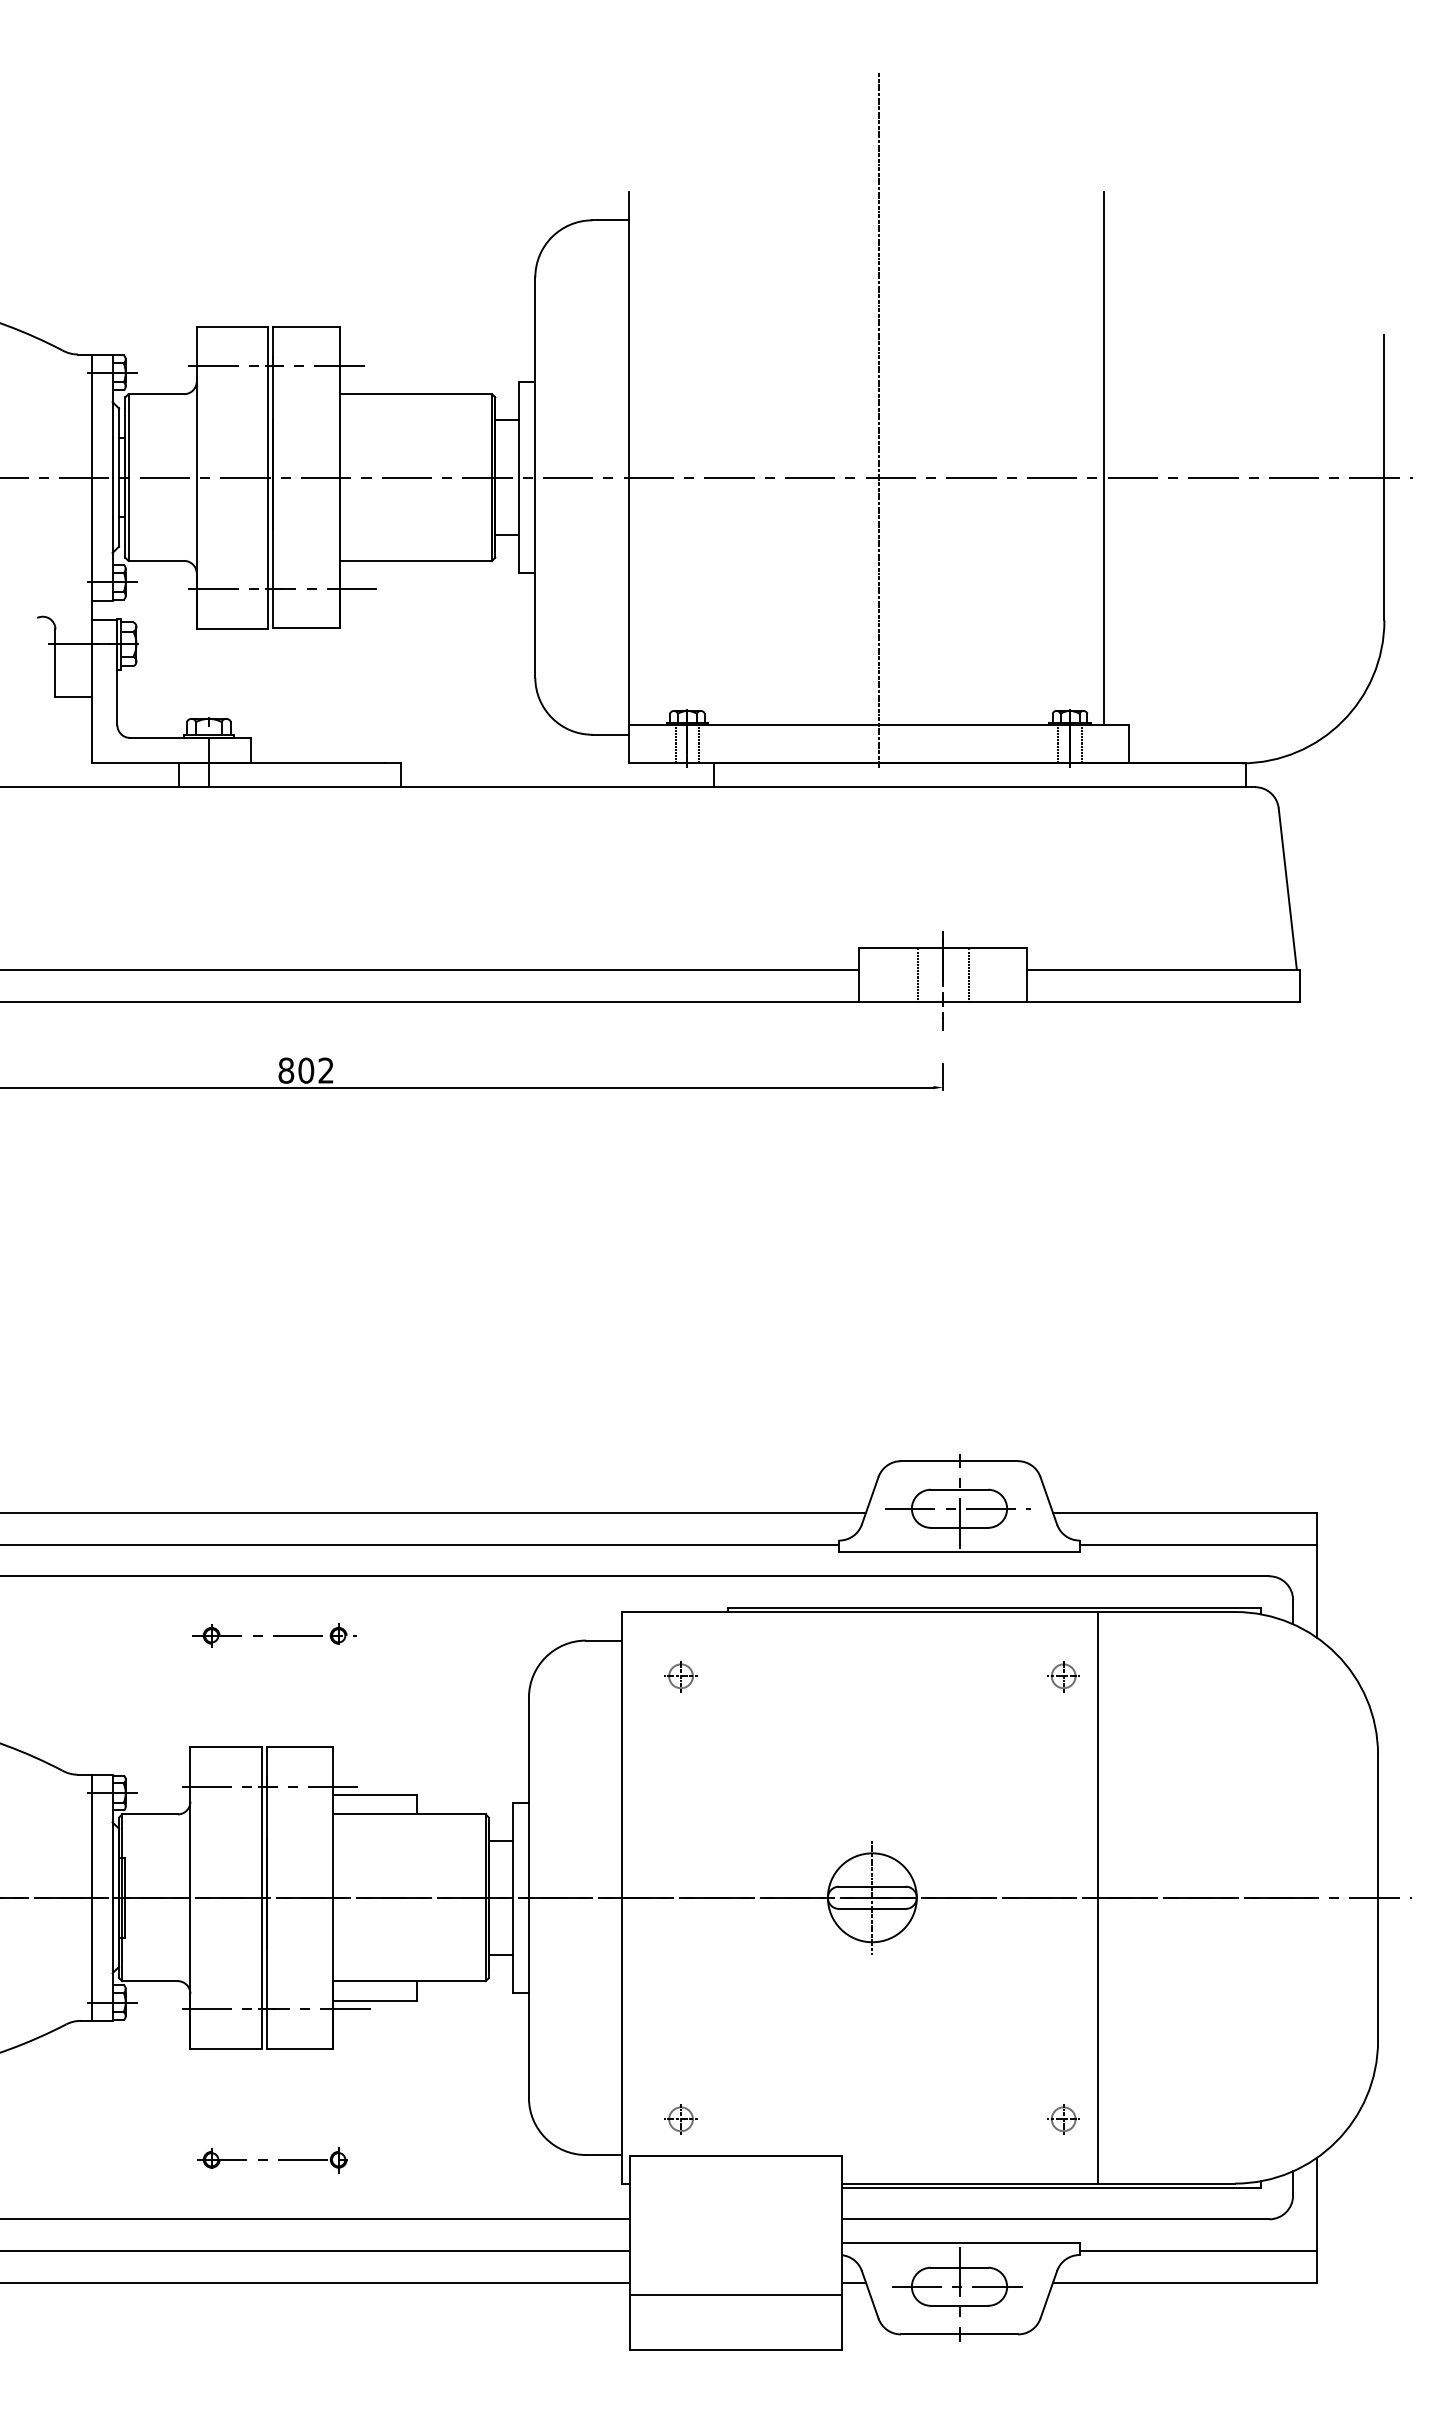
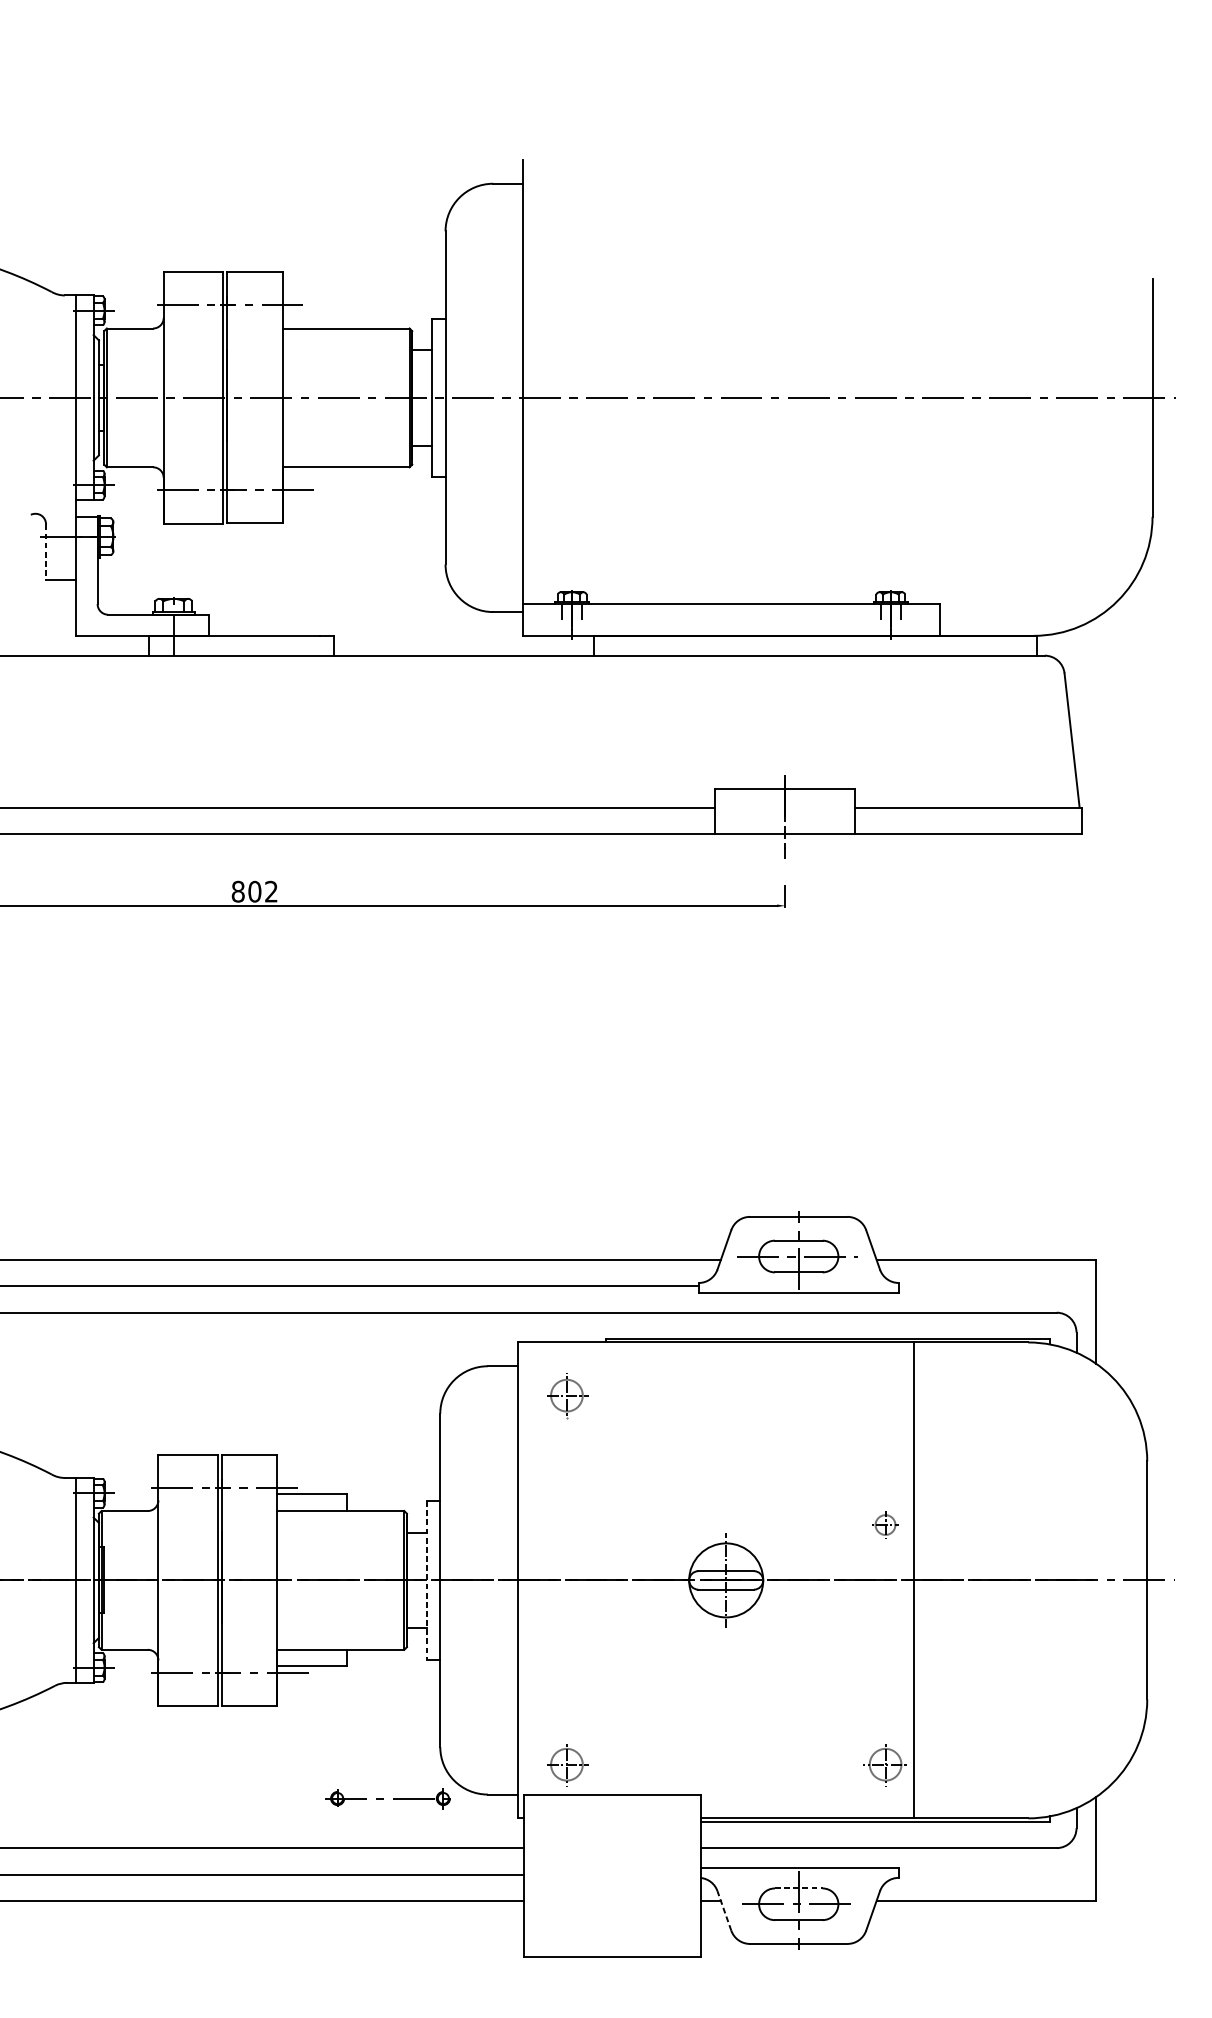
line: (878, 420) -> (731, 350), removed
line: (1104, 458) -> (919, 382), removed
line: (55, 663) -> (46, 552), solid -> dashed
line: (917, 974) -> (763, 811), removed
line: (968, 974) -> (806, 811), removed
line: (1197, 1544) -> (996, 1286), removed
part: (274, 1635) -> (228, 1362), removed
part: (680, 1676) -> (566, 1396), size x1.6
part: (1063, 1676) -> (885, 1525), moved
line: (512, 1898) -> (426, 1580), solid -> dashed
part: (680, 2119) -> (566, 1765), size x1.6
part: (1063, 2119) -> (885, 1765), size x1.6
part: (272, 2160) -> (388, 1799), moved
line: (1197, 2251) -> (996, 1874), removed
line: (959, 2267) -> (798, 1888), solid -> dashed
line: (870, 2294) -> (724, 1910), solid -> dashed
line: (735, 2295) -> (612, 1911), removed

